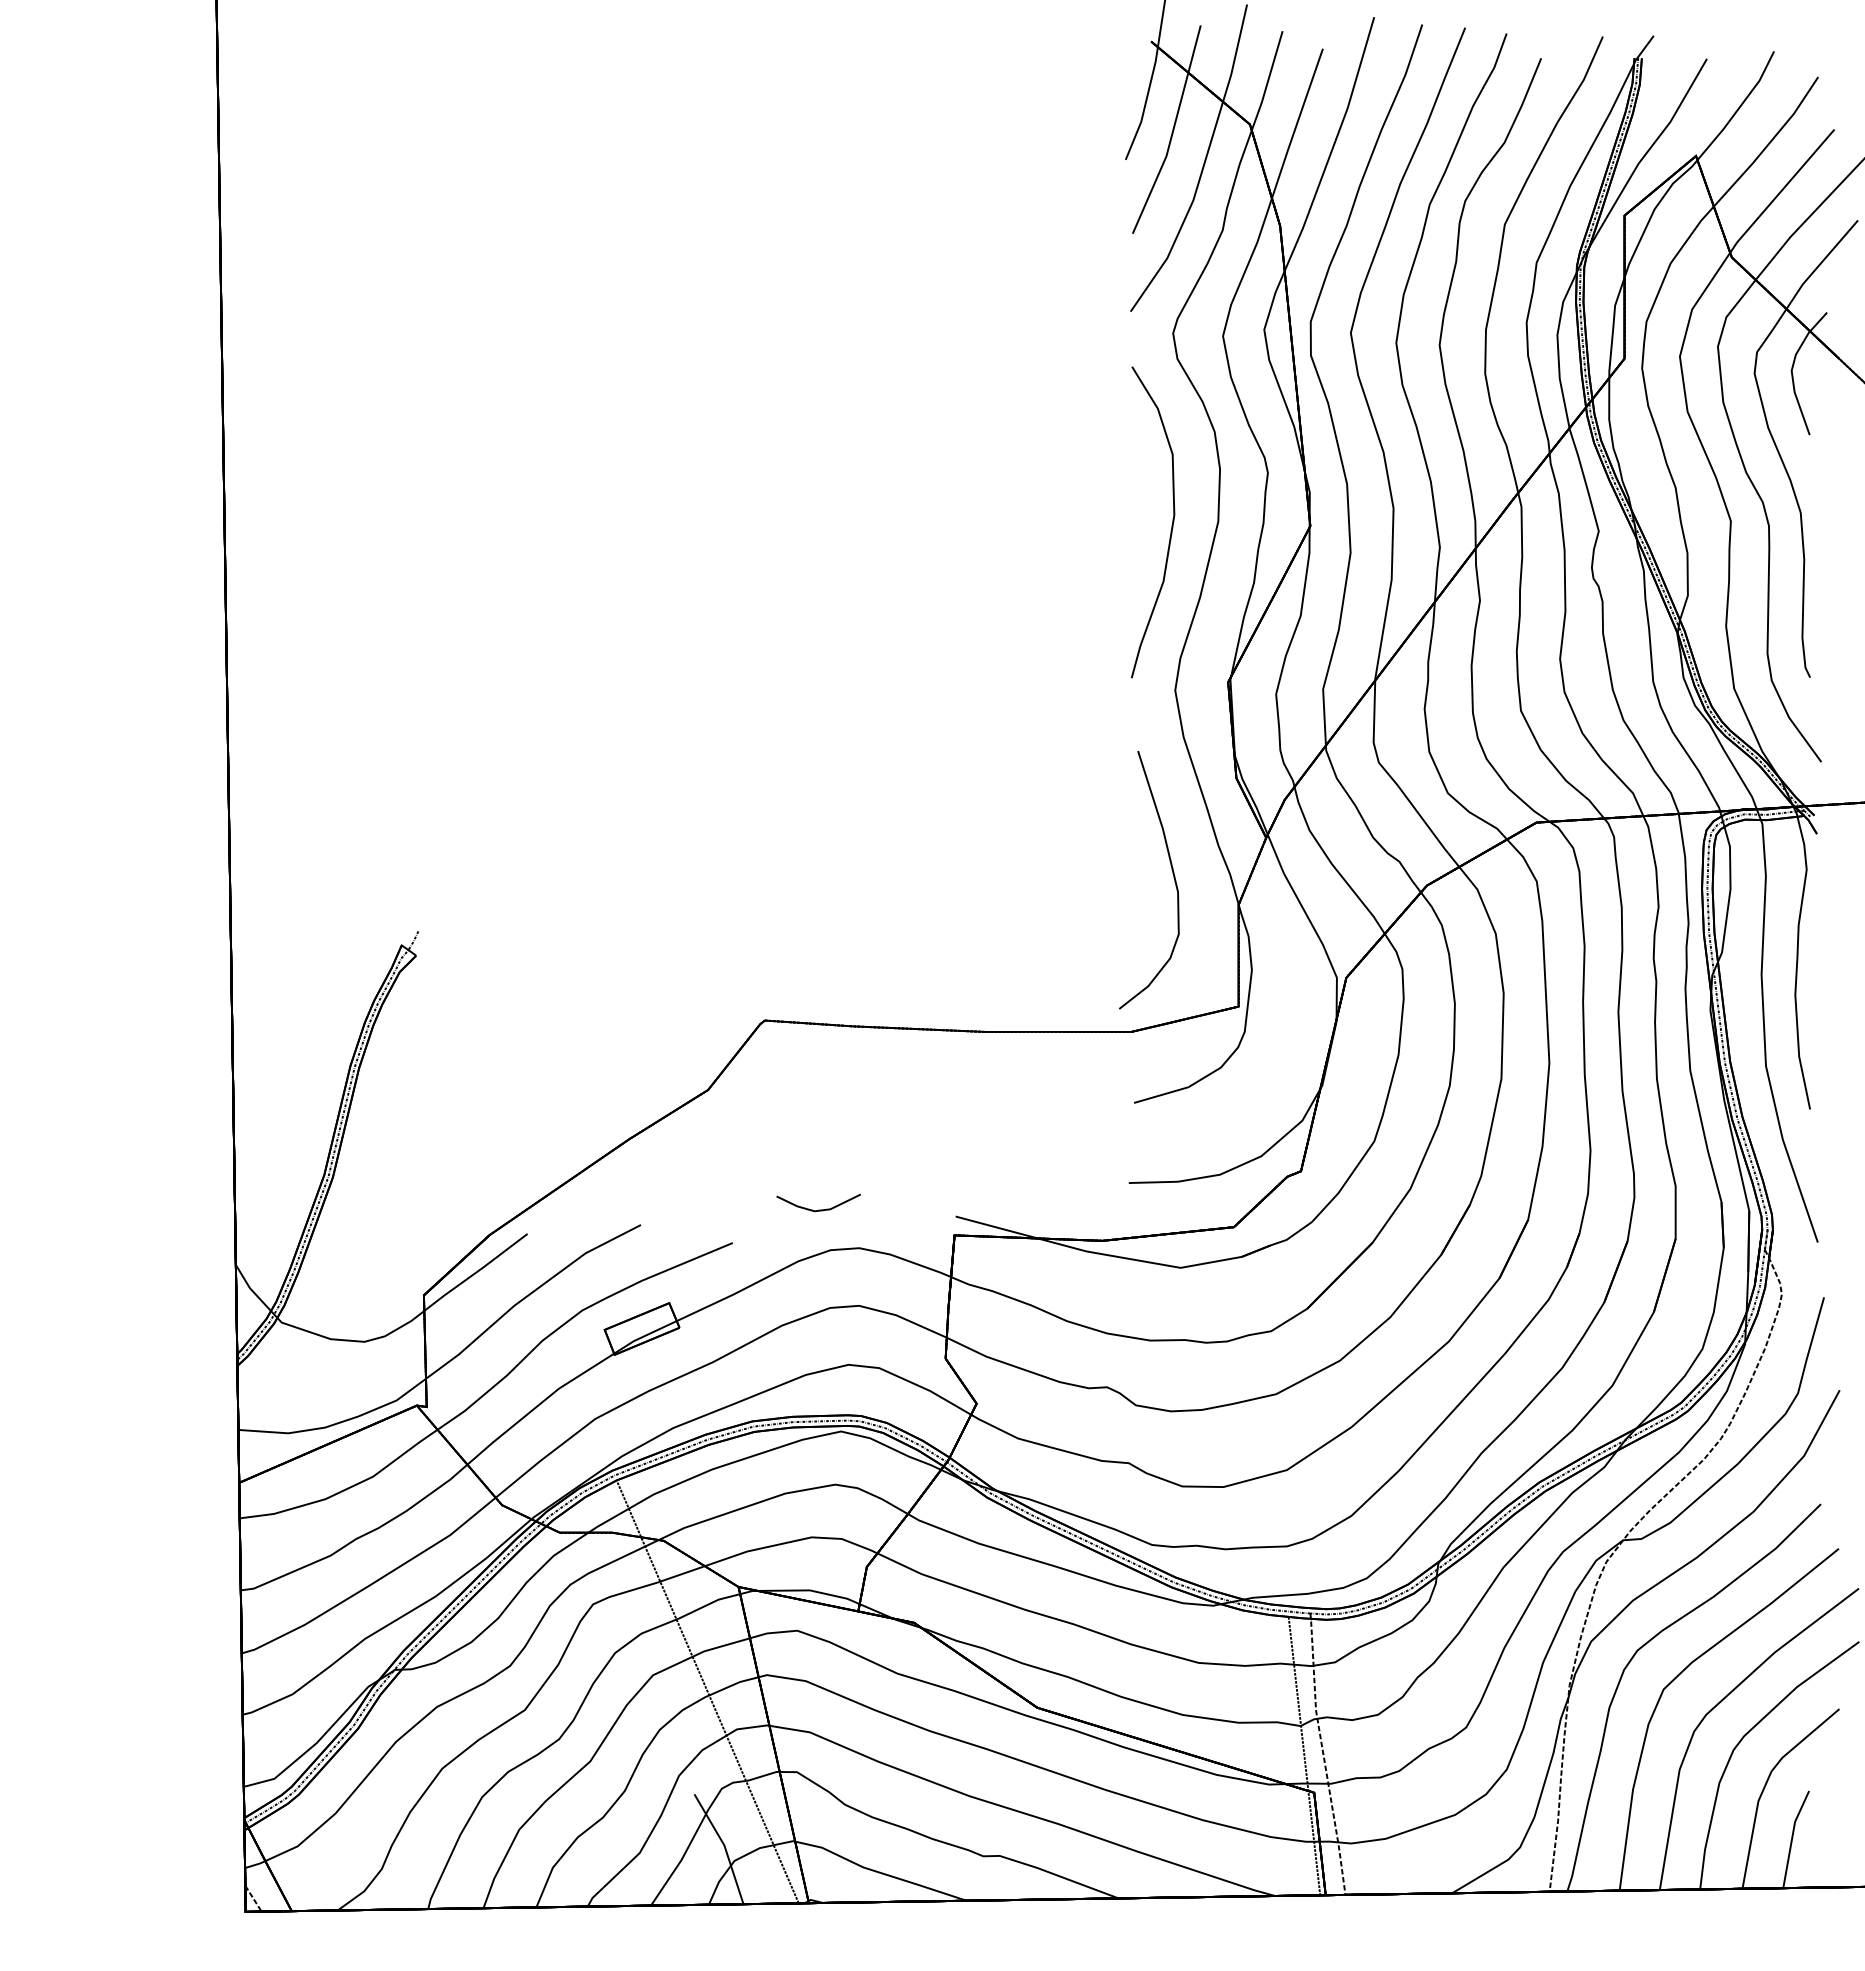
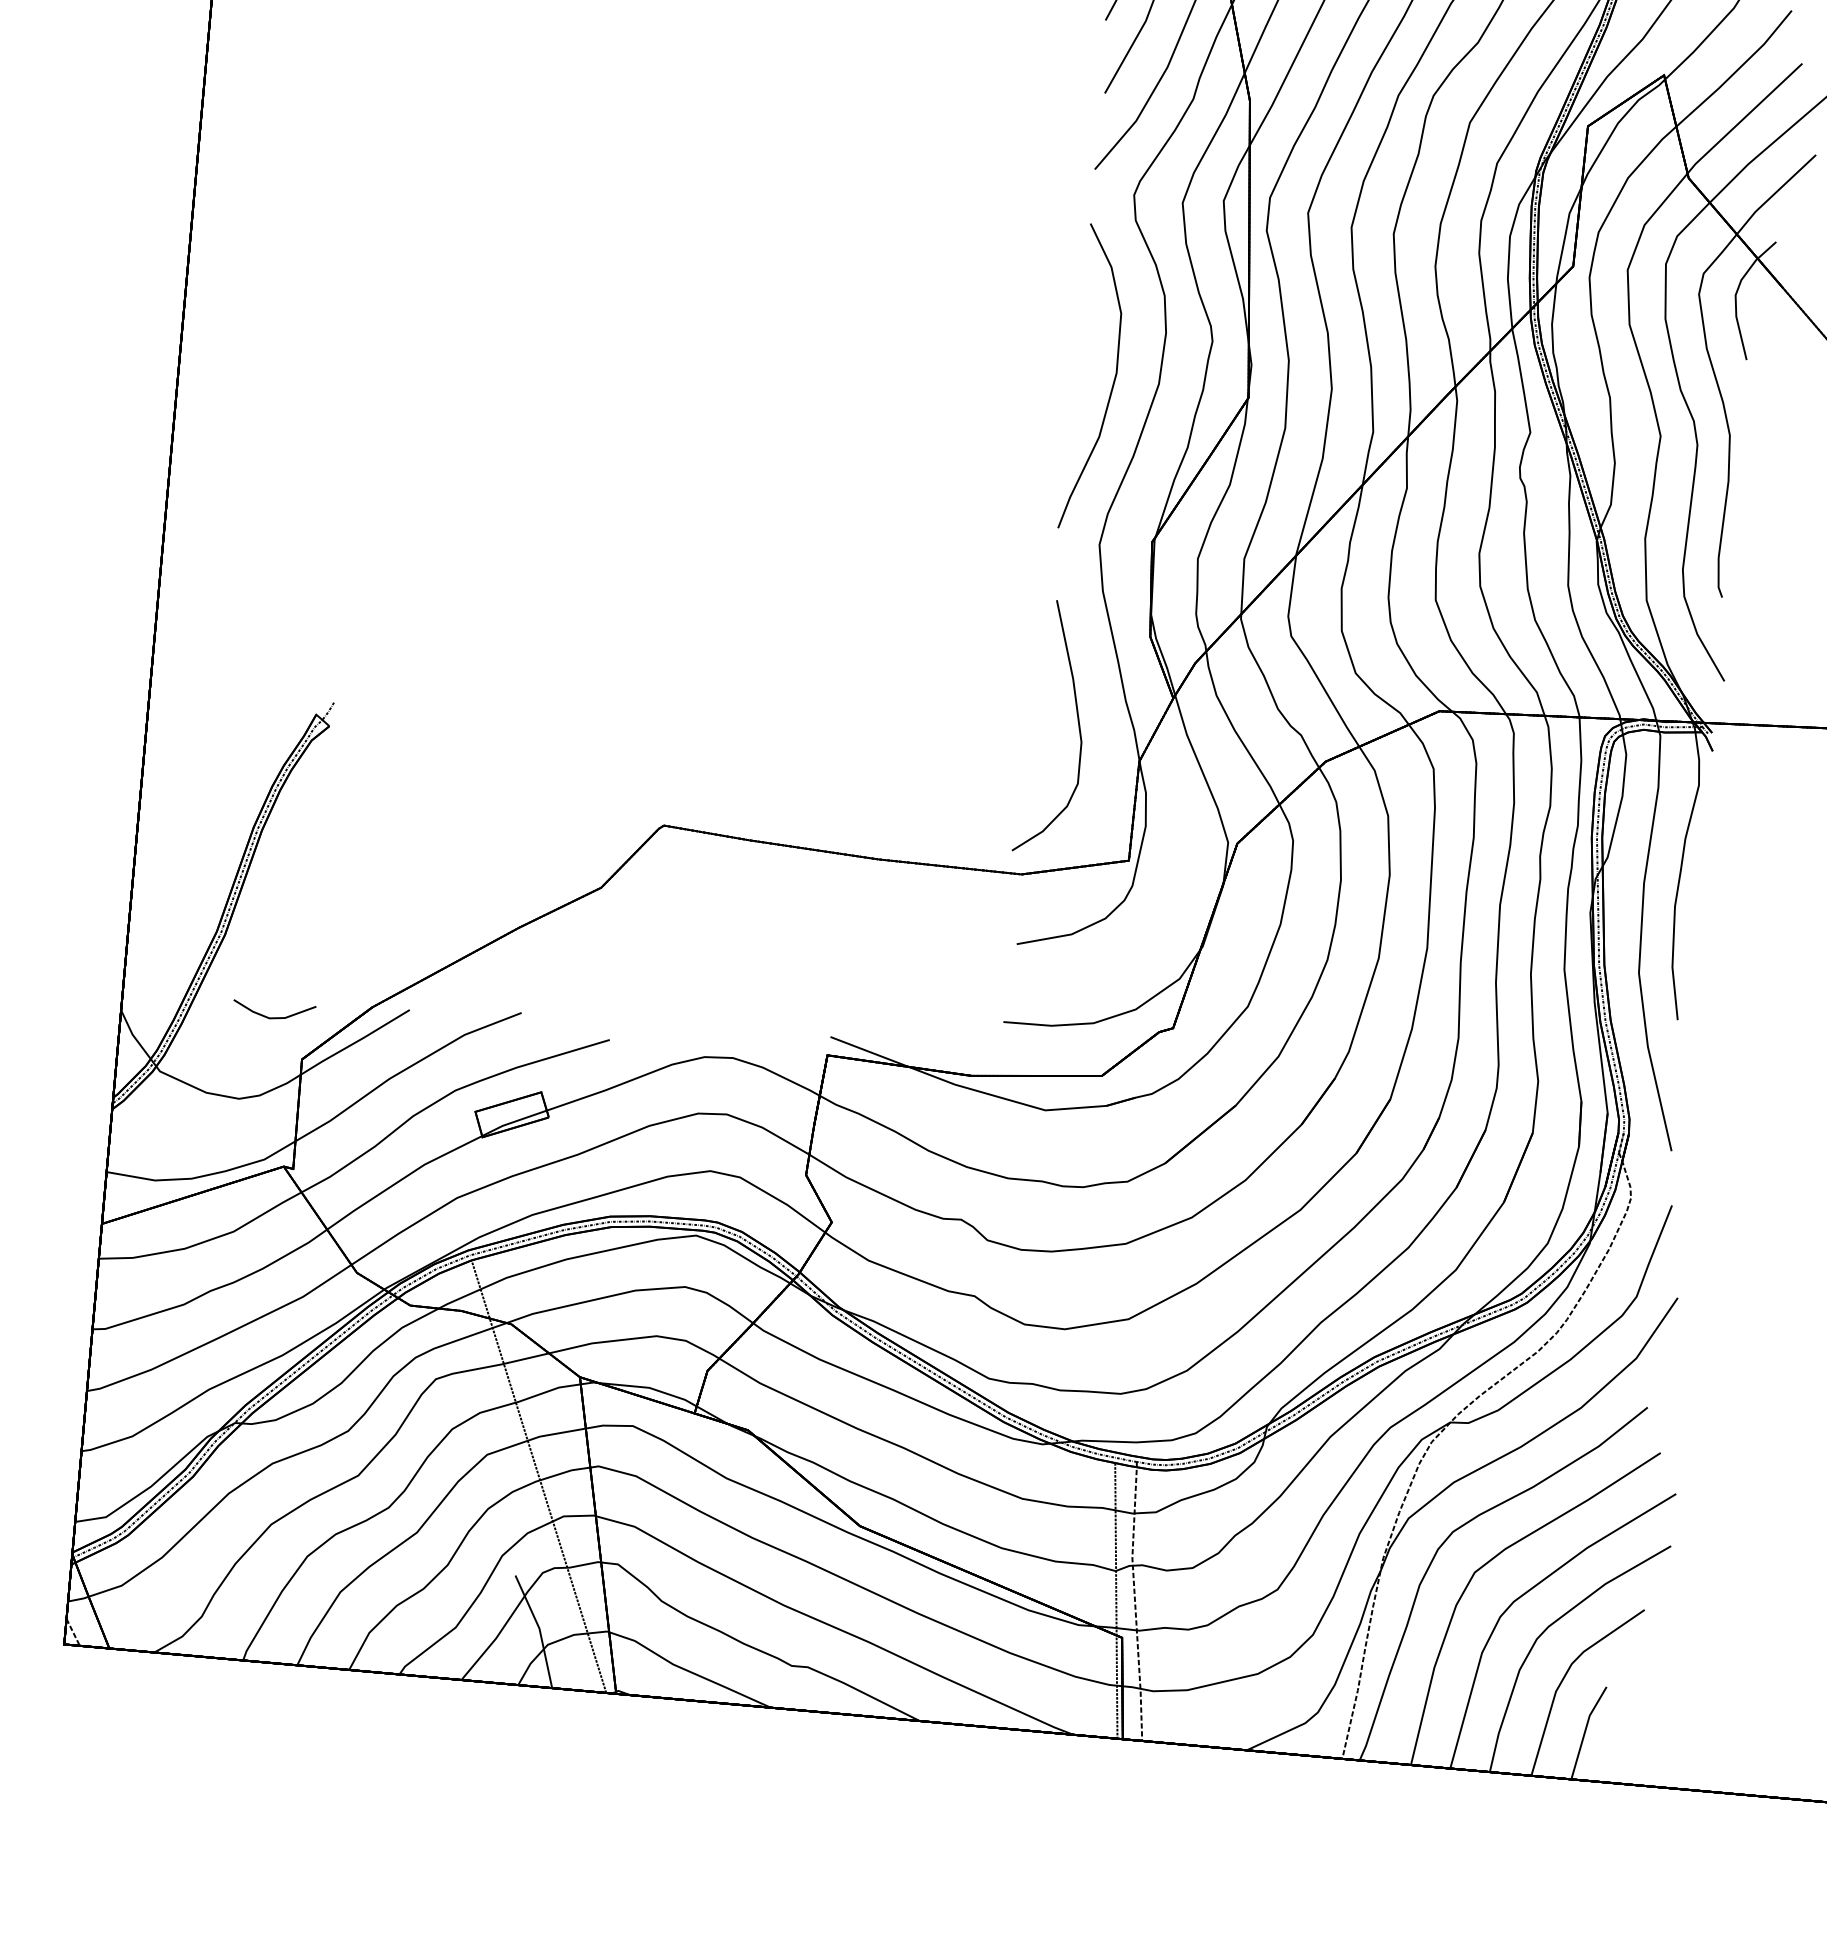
part: (818, 1209) -> (273, 1016), moved

